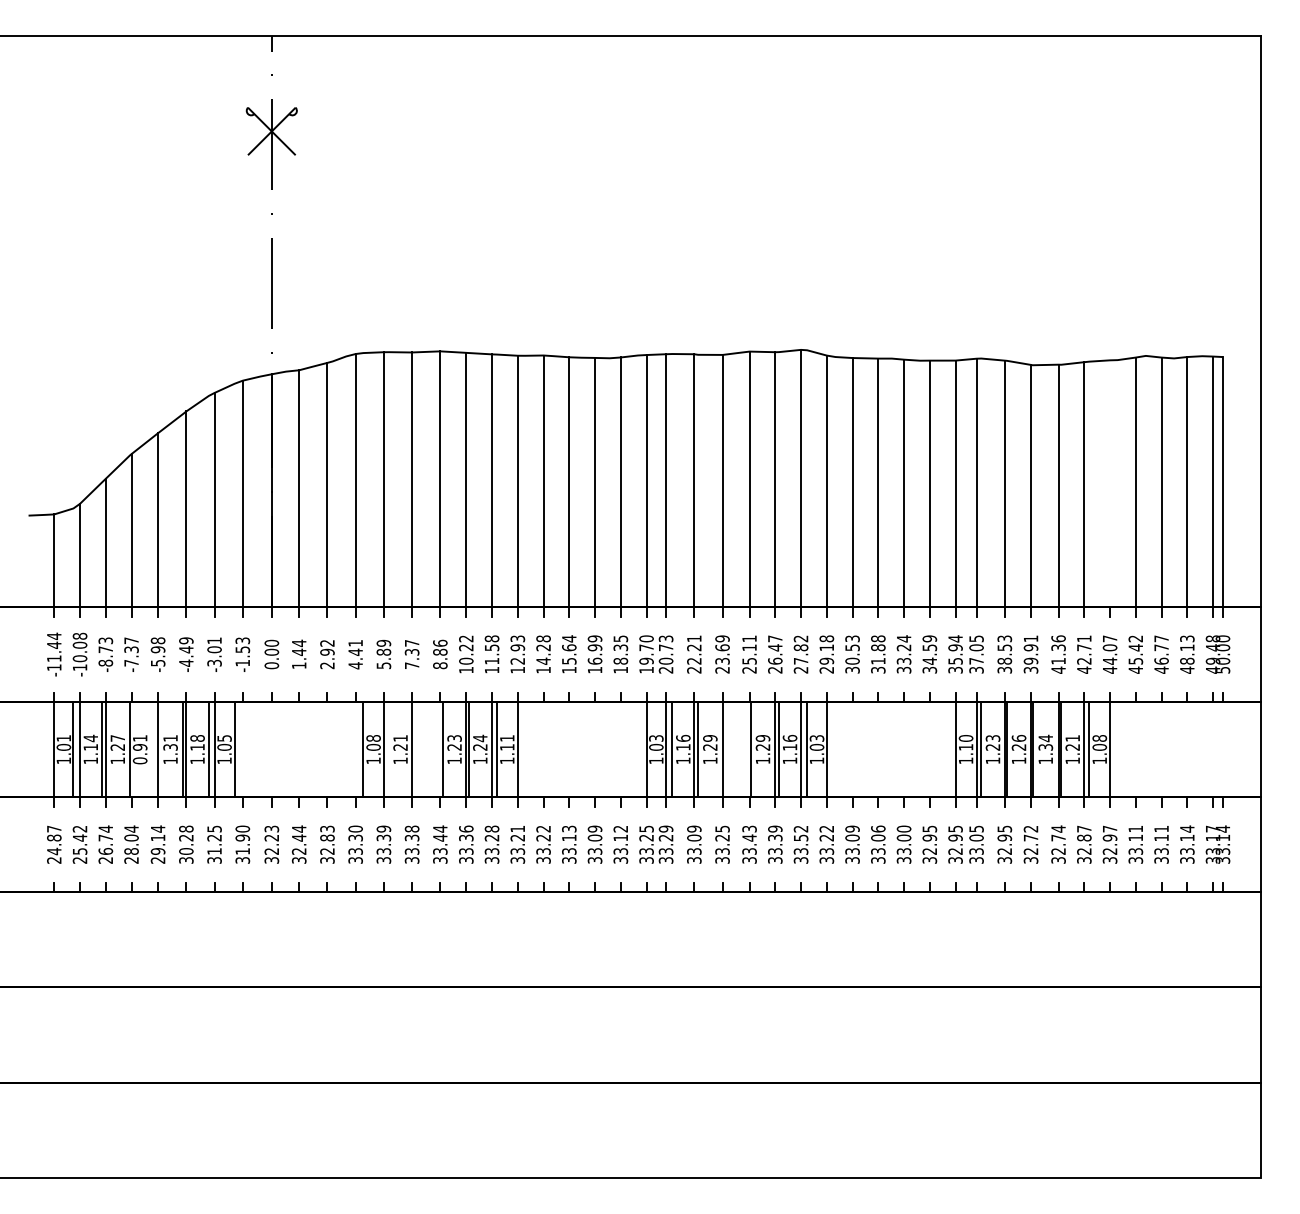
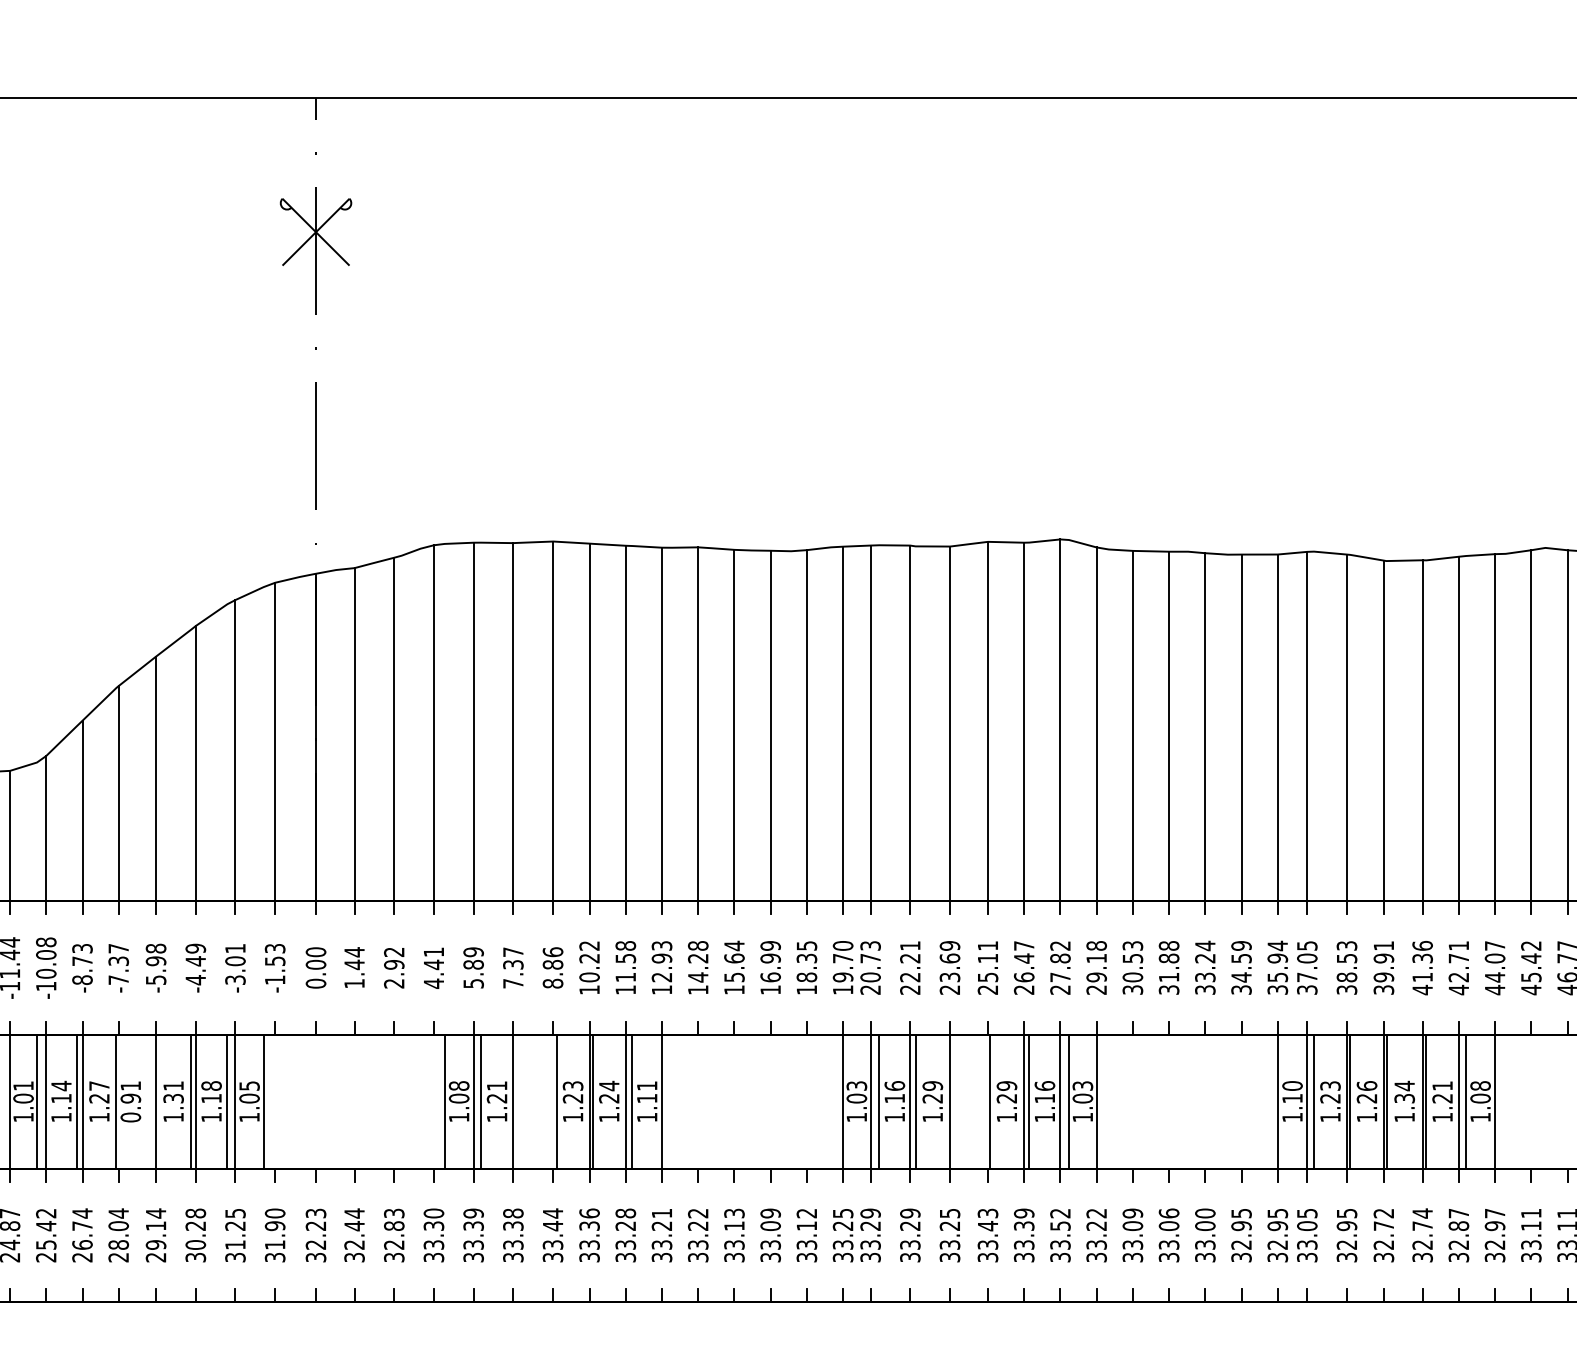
line: (1110, 483) -> (1495, 727), added
line: (389, 749) -> (481, 1101), added
text: (694, 837) -> (910, 1225), 33.09 -> 33.29

